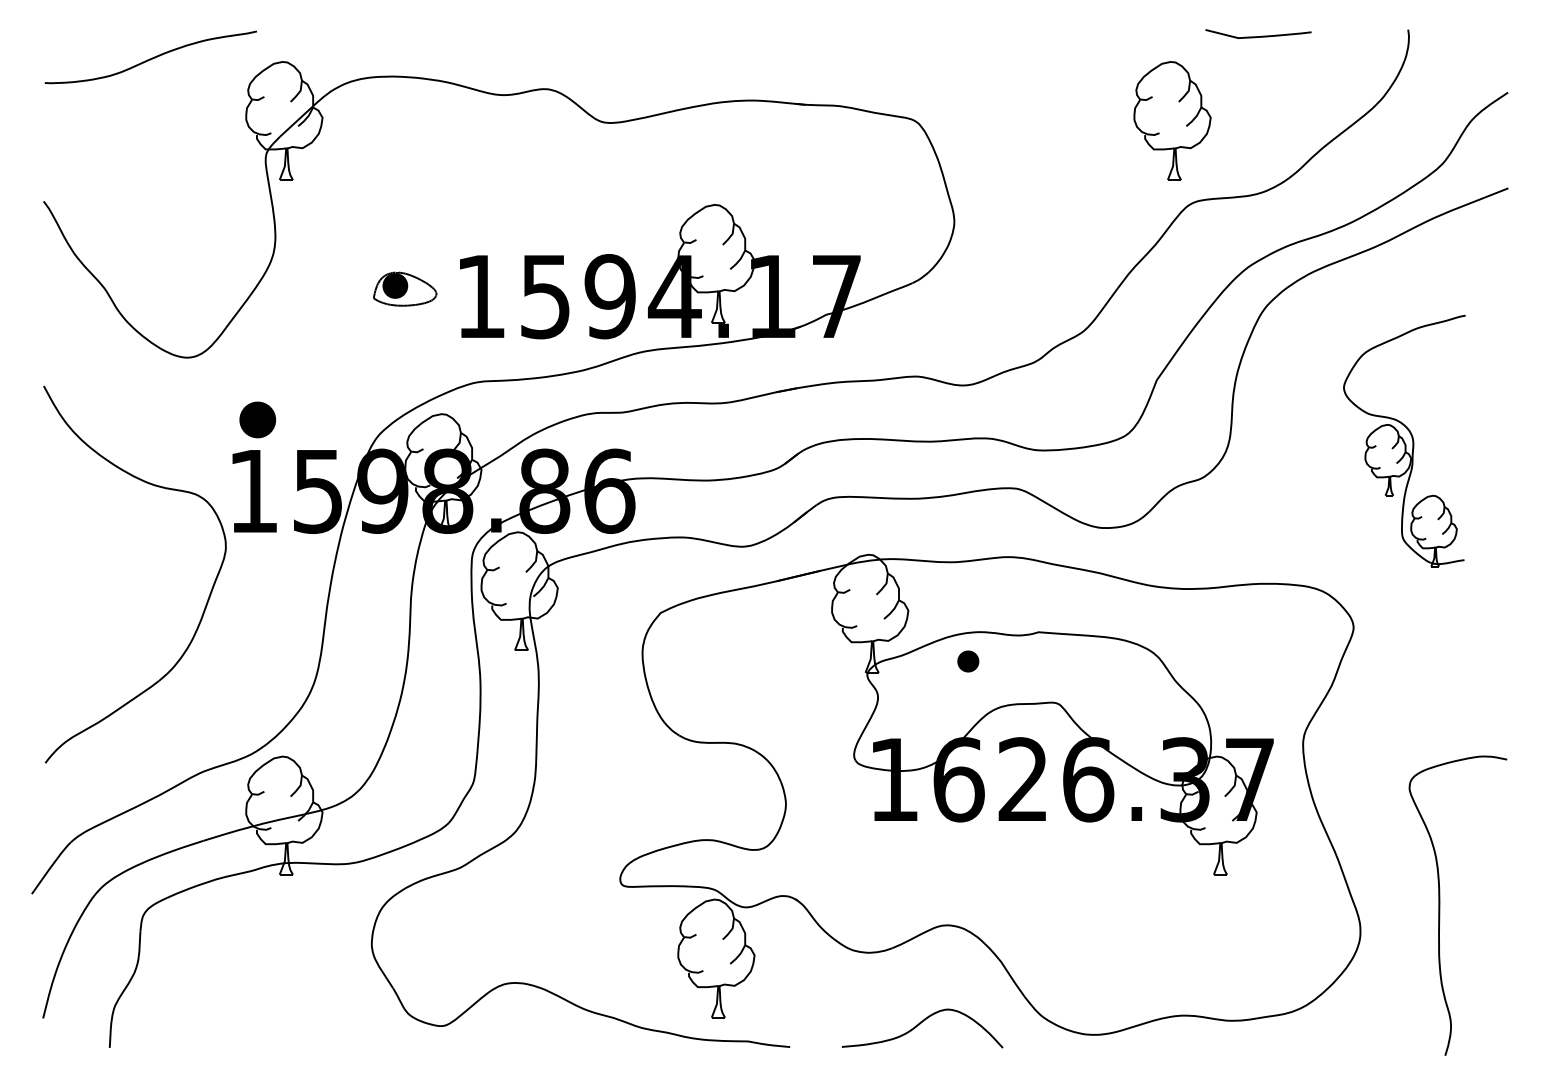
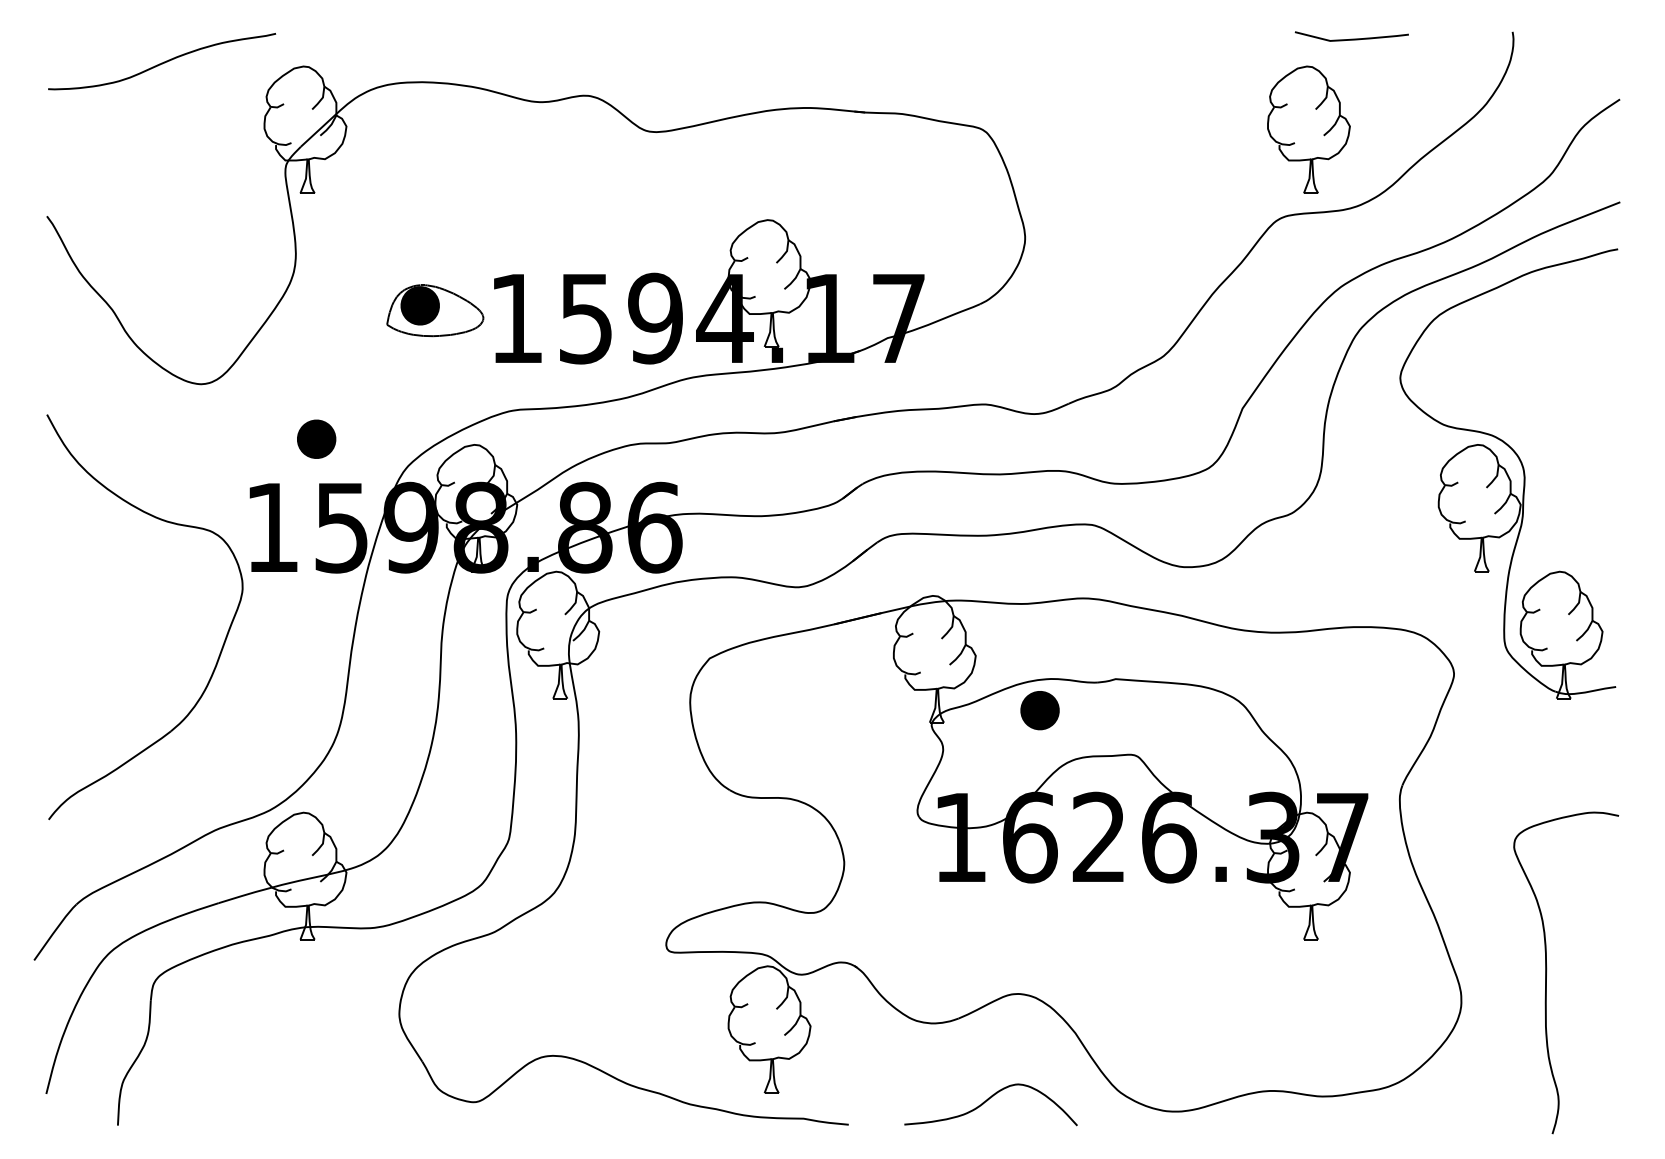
part: (1172, 120) -> (1308, 129), moved
part: (404, 288) -> (434, 309), size x1.43
part: (257, 419) -> (316, 438), moved
part: (1404, 440) -> (1508, 473), size x1.67
part: (968, 661) -> (1040, 710), size x1.67

